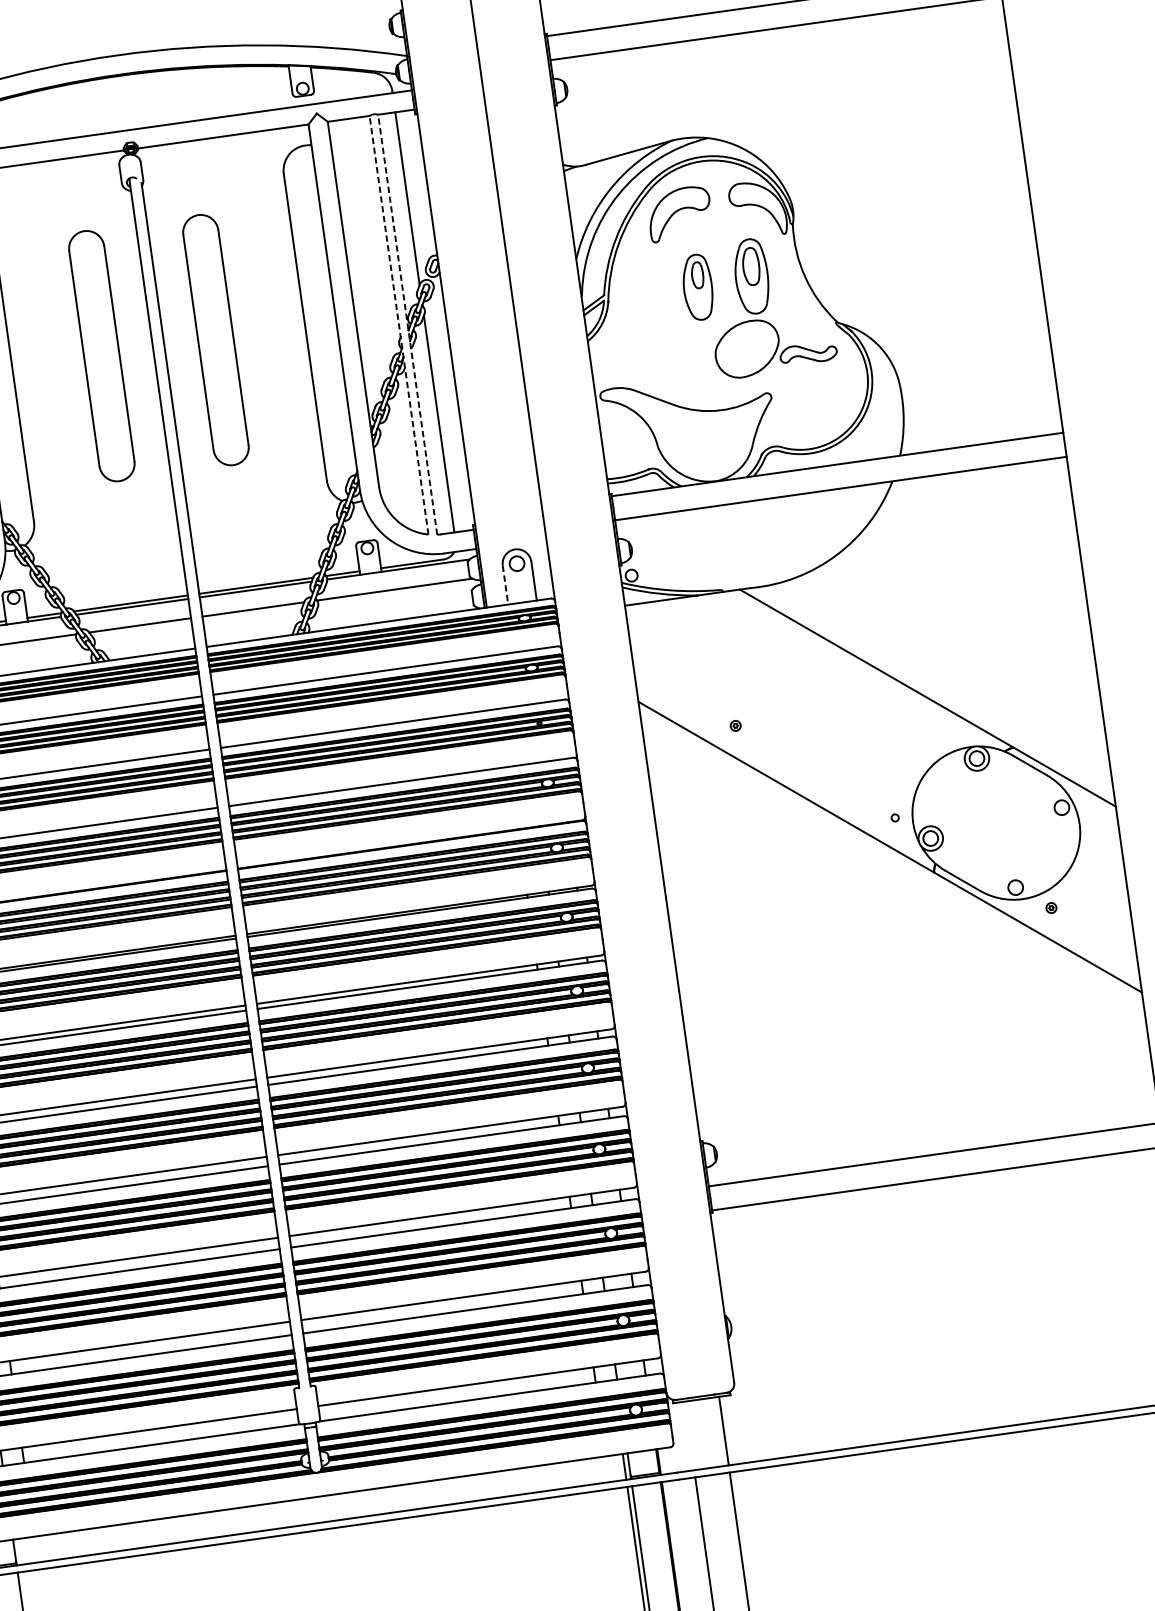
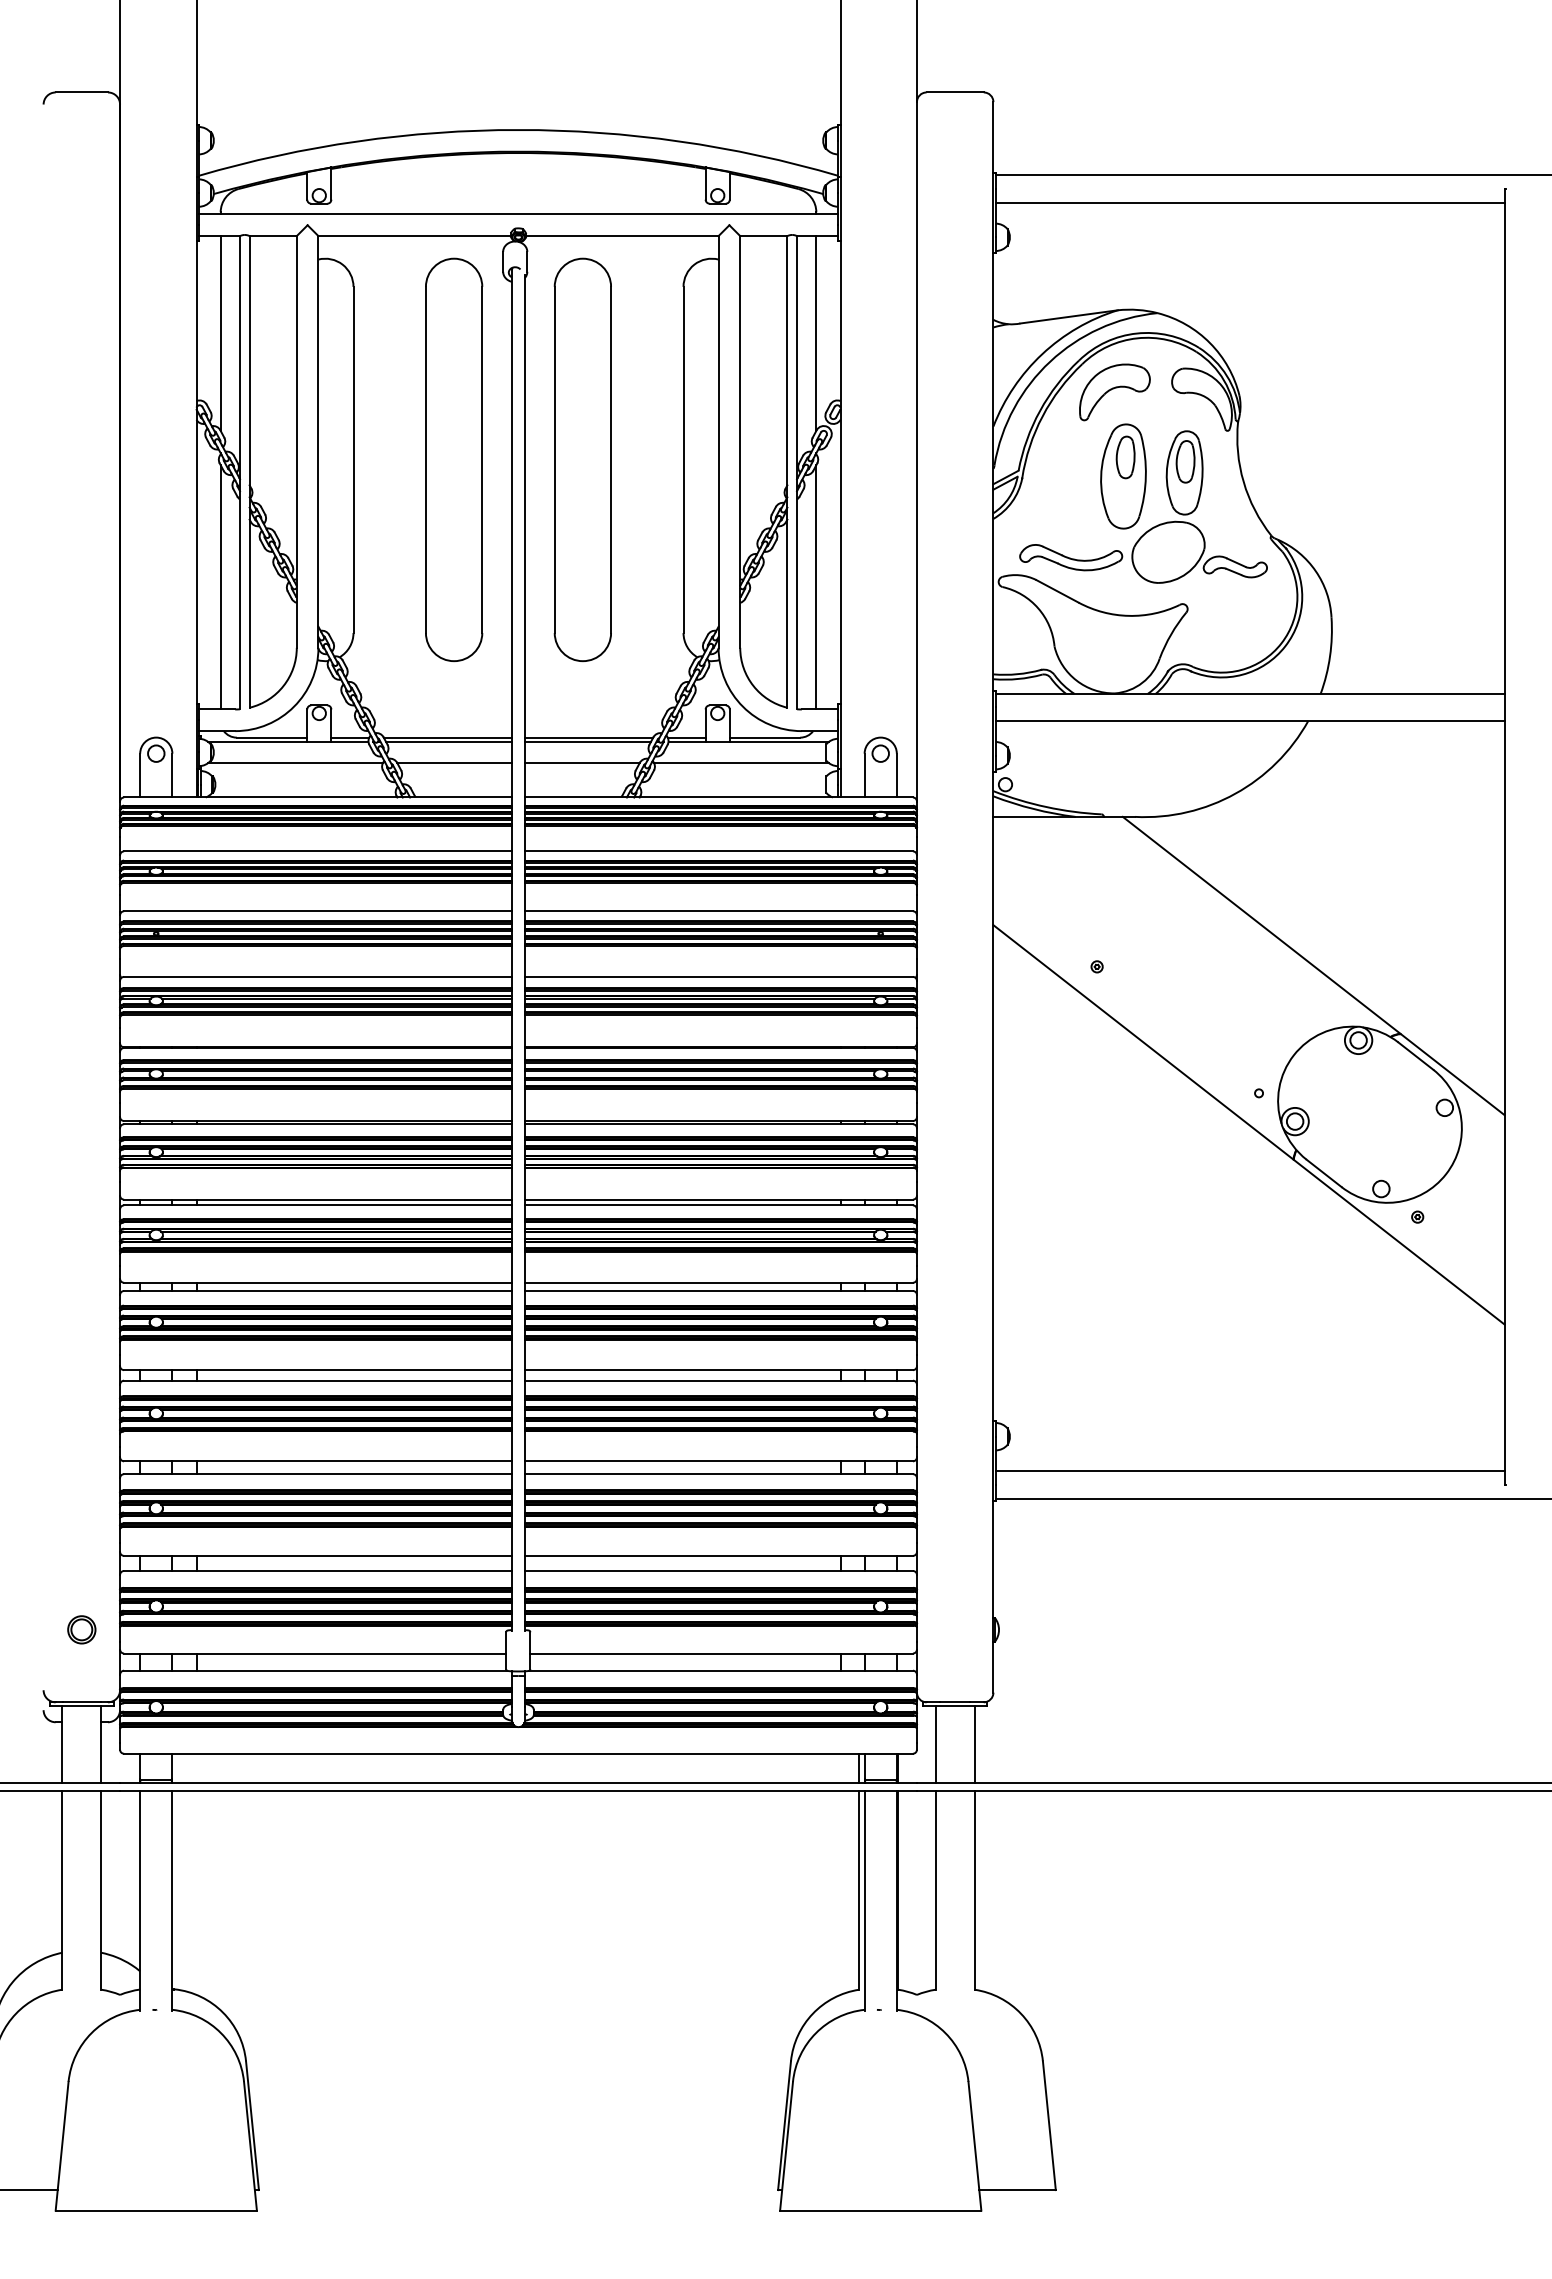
part: (697, 287) -> (1123, 476), size x1.43
line: (399, 324) -> (787, 471), dashed -> solid
line: (408, 324) -> (797, 472), dashed -> solid
part: (215, 339) -> (582, 459), size x1.43
part: (102, 355) -> (454, 459), size x1.43
part: (661, 365) -> (1071, 557), added
line: (505, 585) -> (864, 775), dashed -> solid
line: (689, 1435) -> (935, 1743), added

